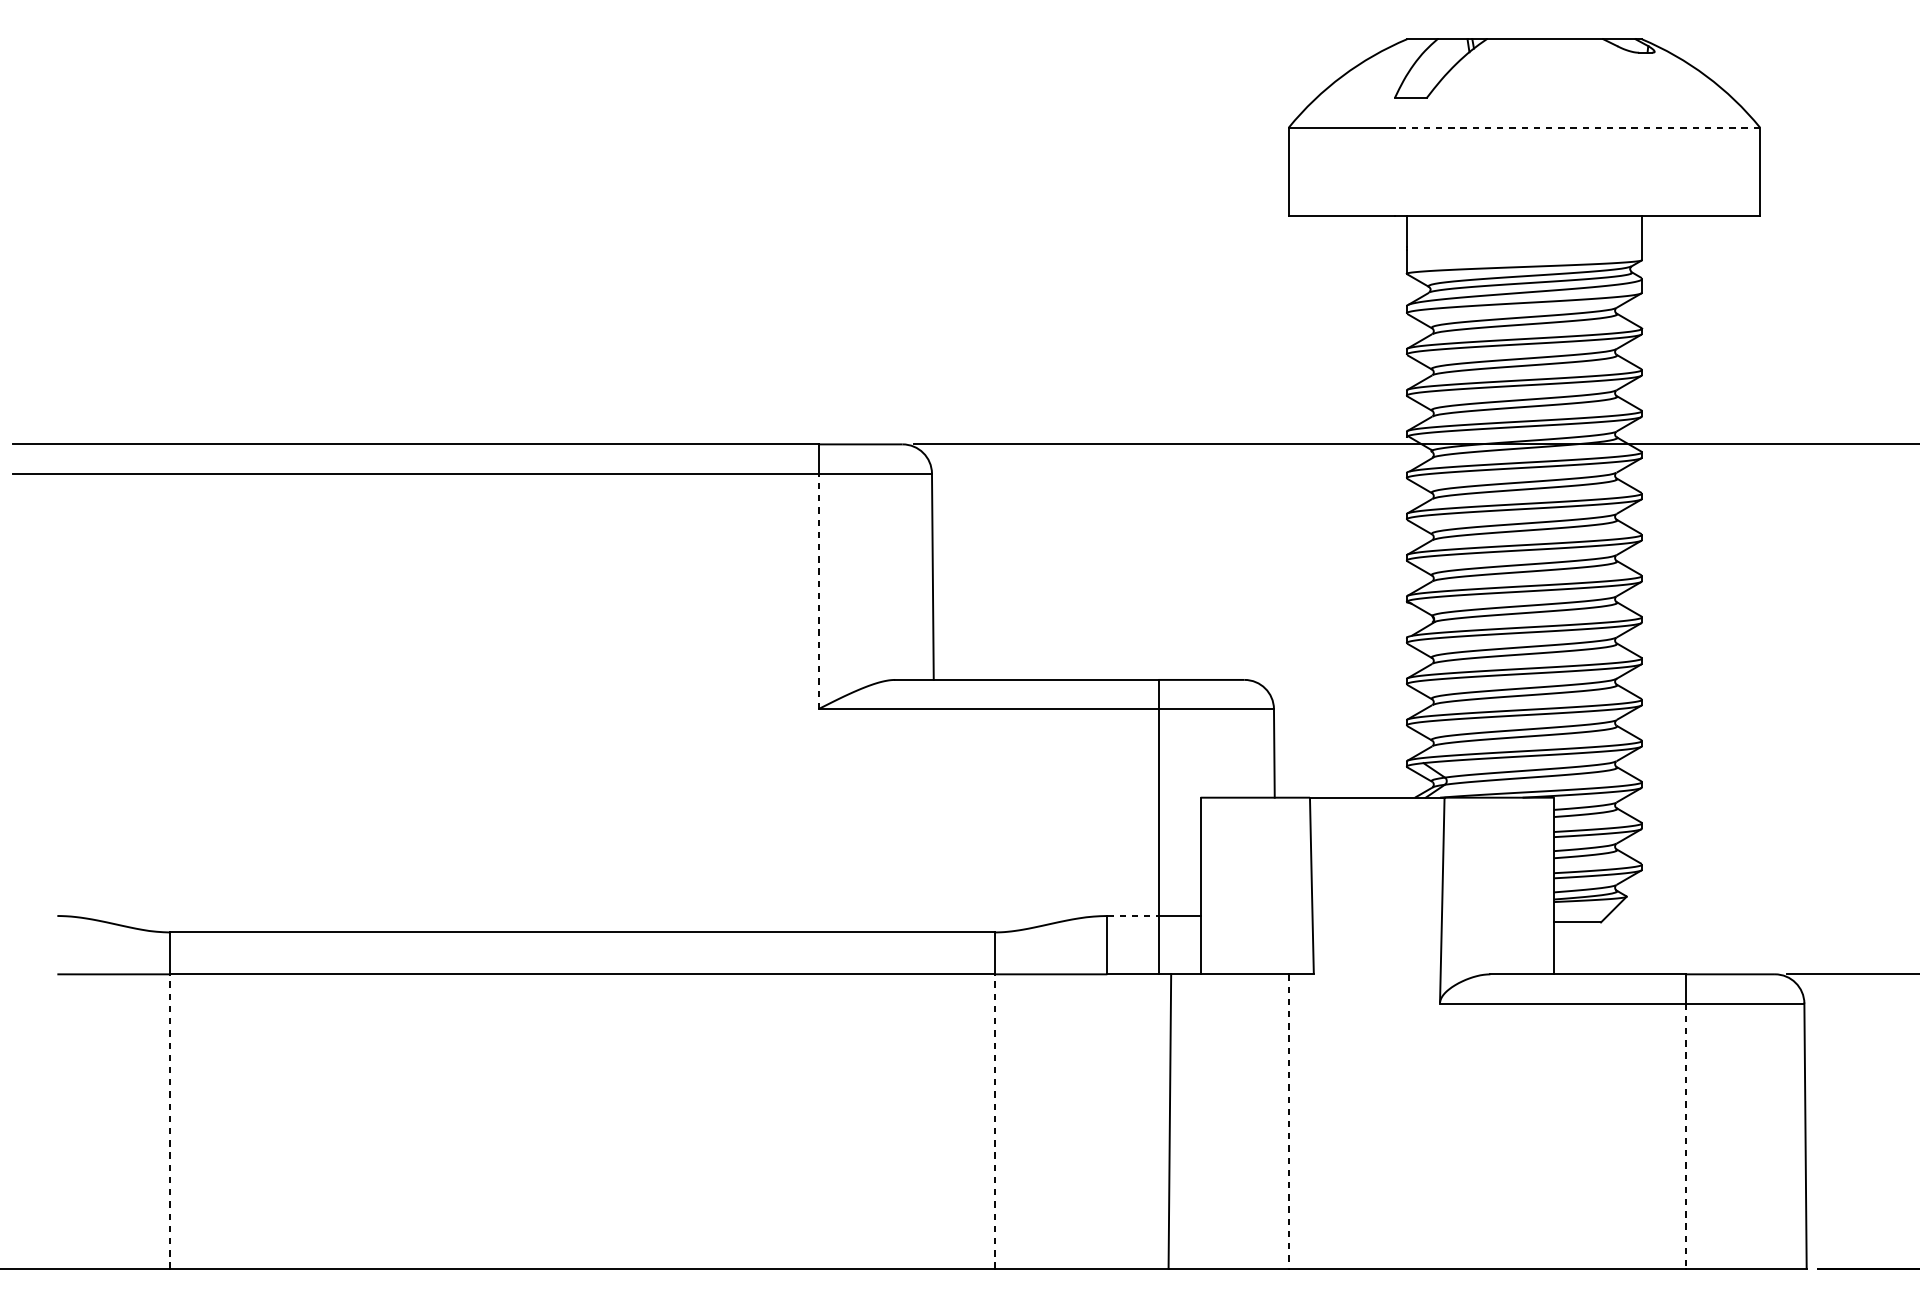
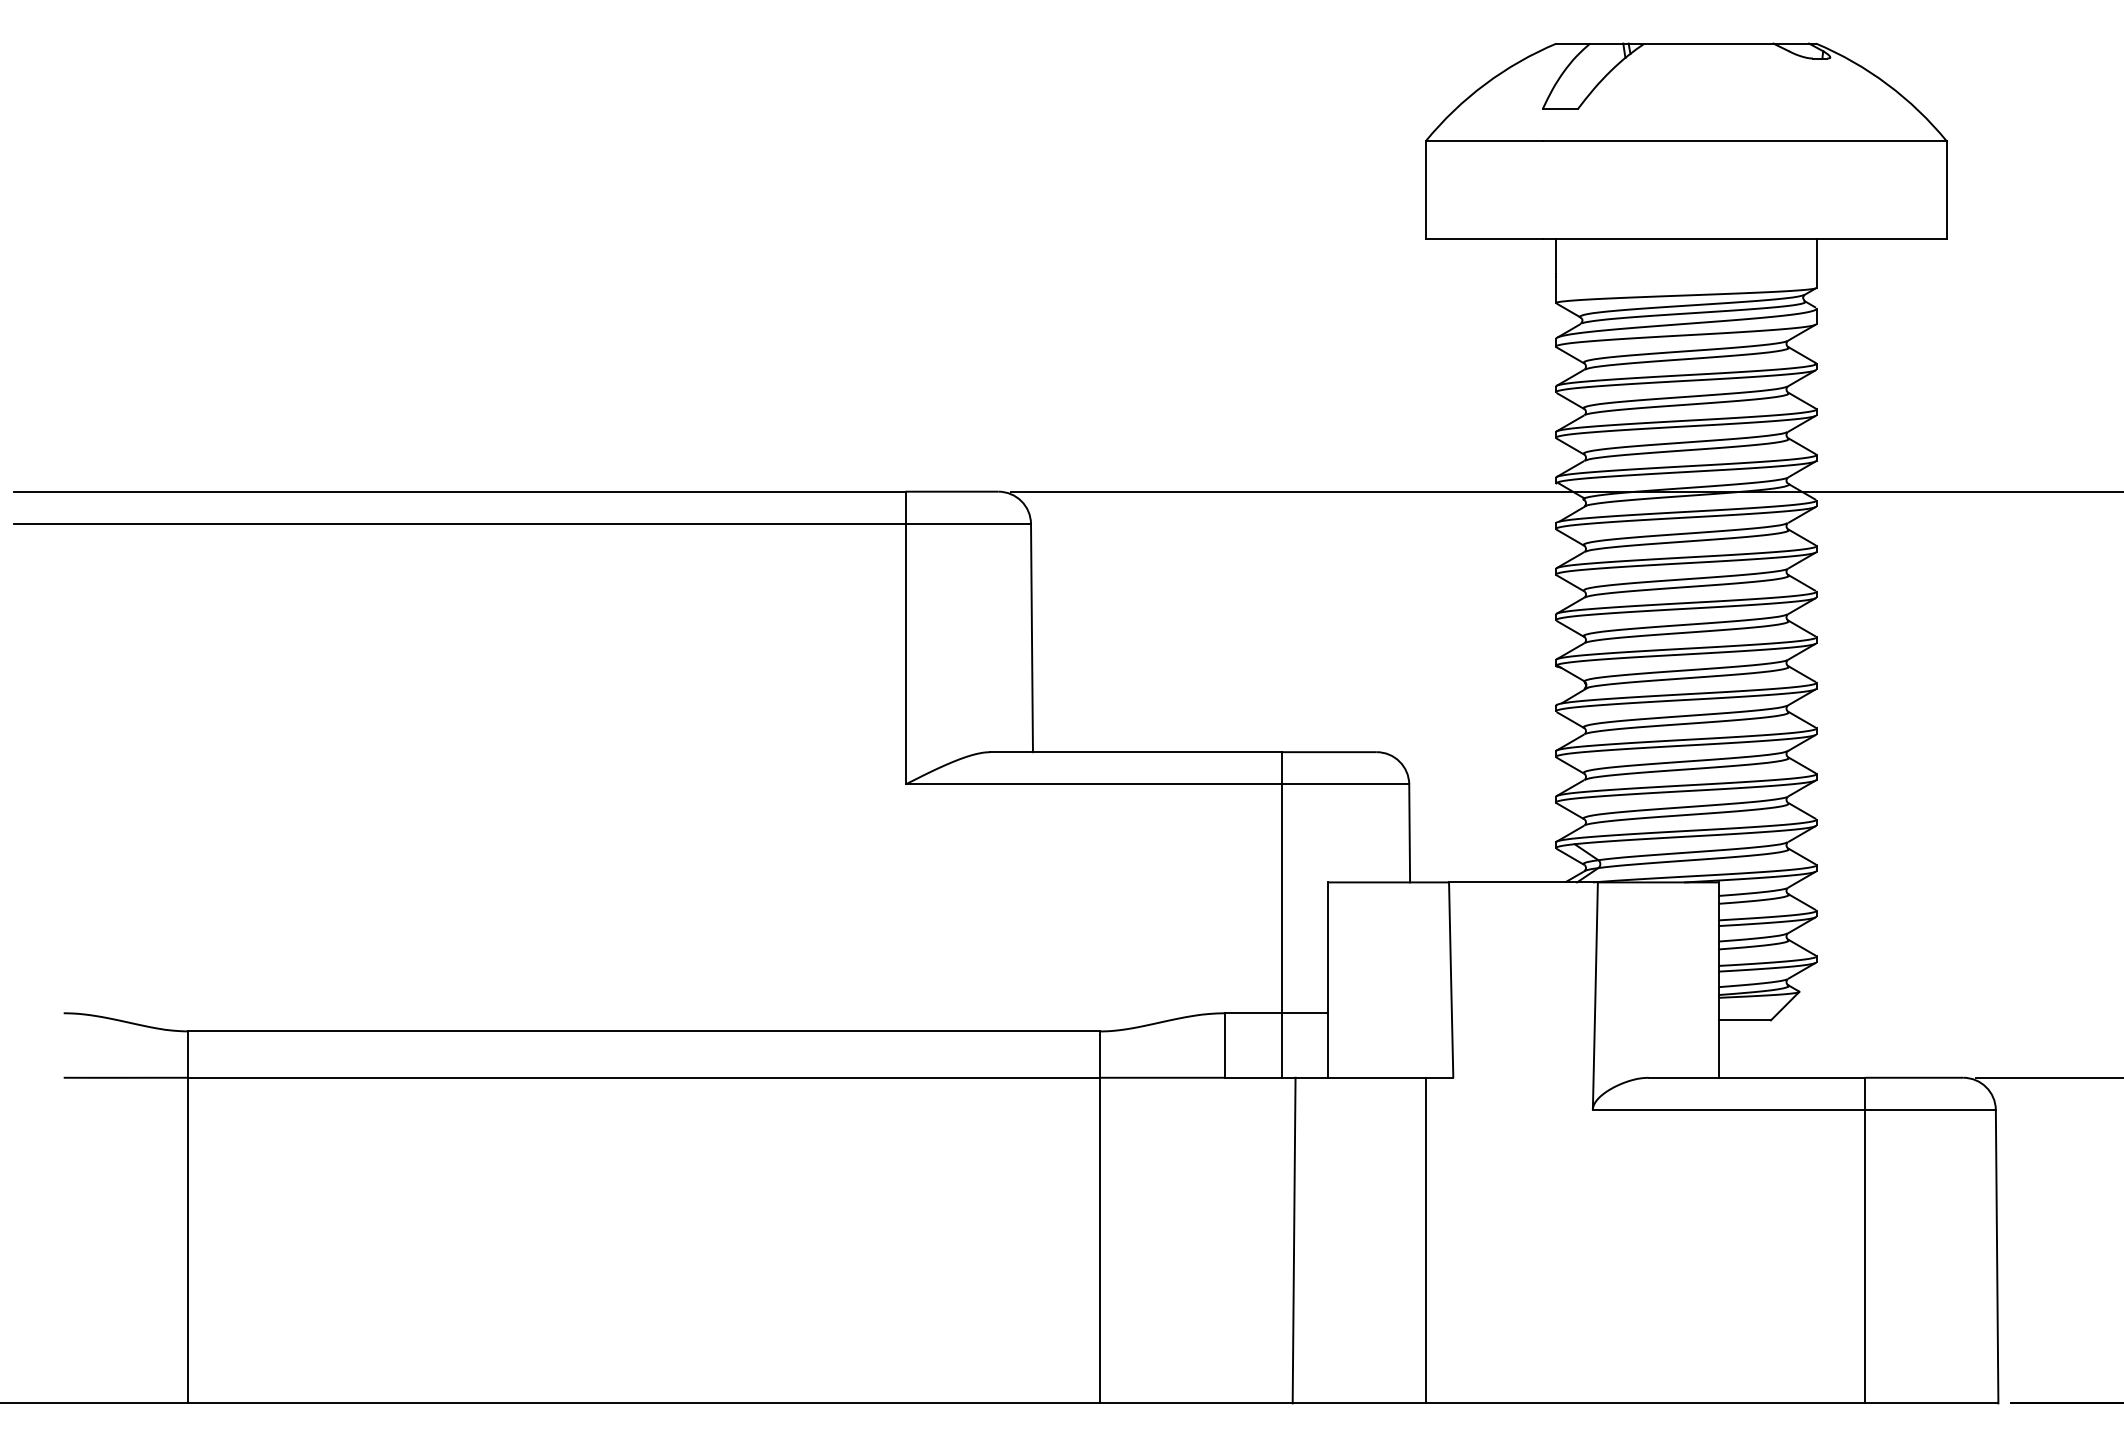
line: (1578, 127) -> (1745, 141), dashed -> solid
line: (818, 590) -> (905, 653), dashed -> solid
line: (1133, 916) -> (1253, 1013), dashed -> solid
line: (170, 1121) -> (188, 1240), dashed -> solid
line: (994, 1121) -> (1100, 1240), dashed -> solid
line: (1288, 1121) -> (1425, 1240), dashed -> solid
line: (1686, 1135) -> (1865, 1256), dashed -> solid

